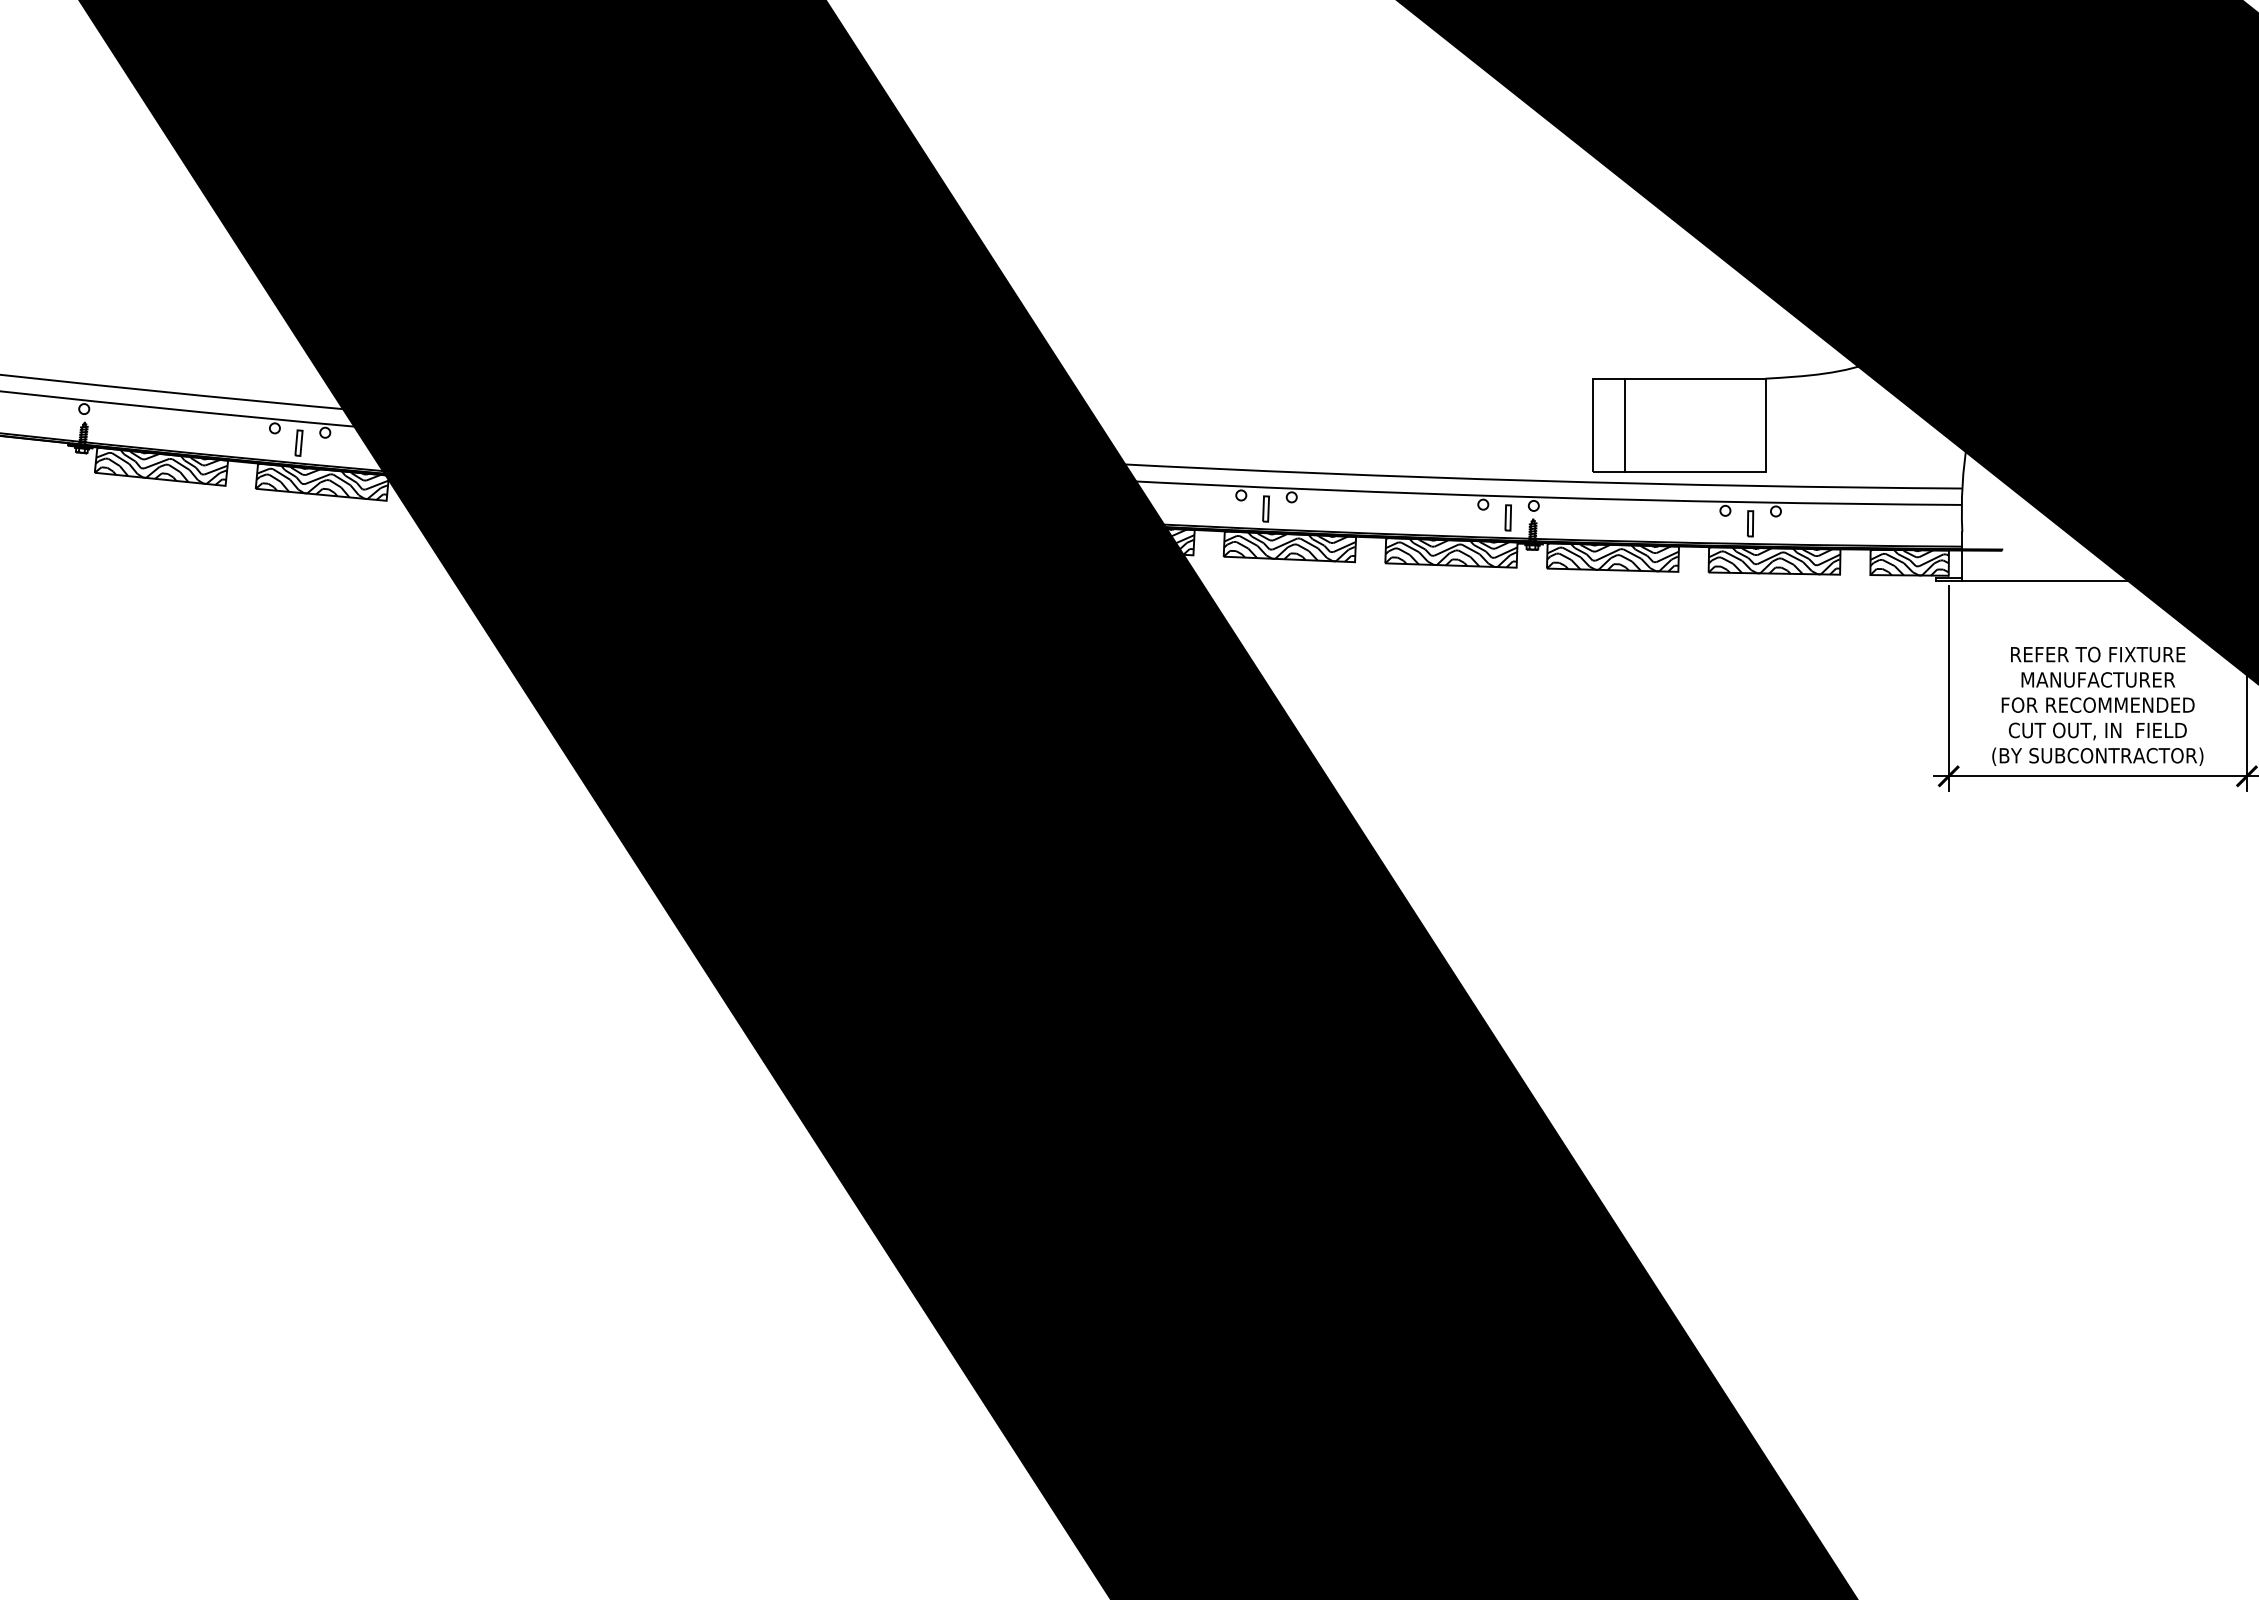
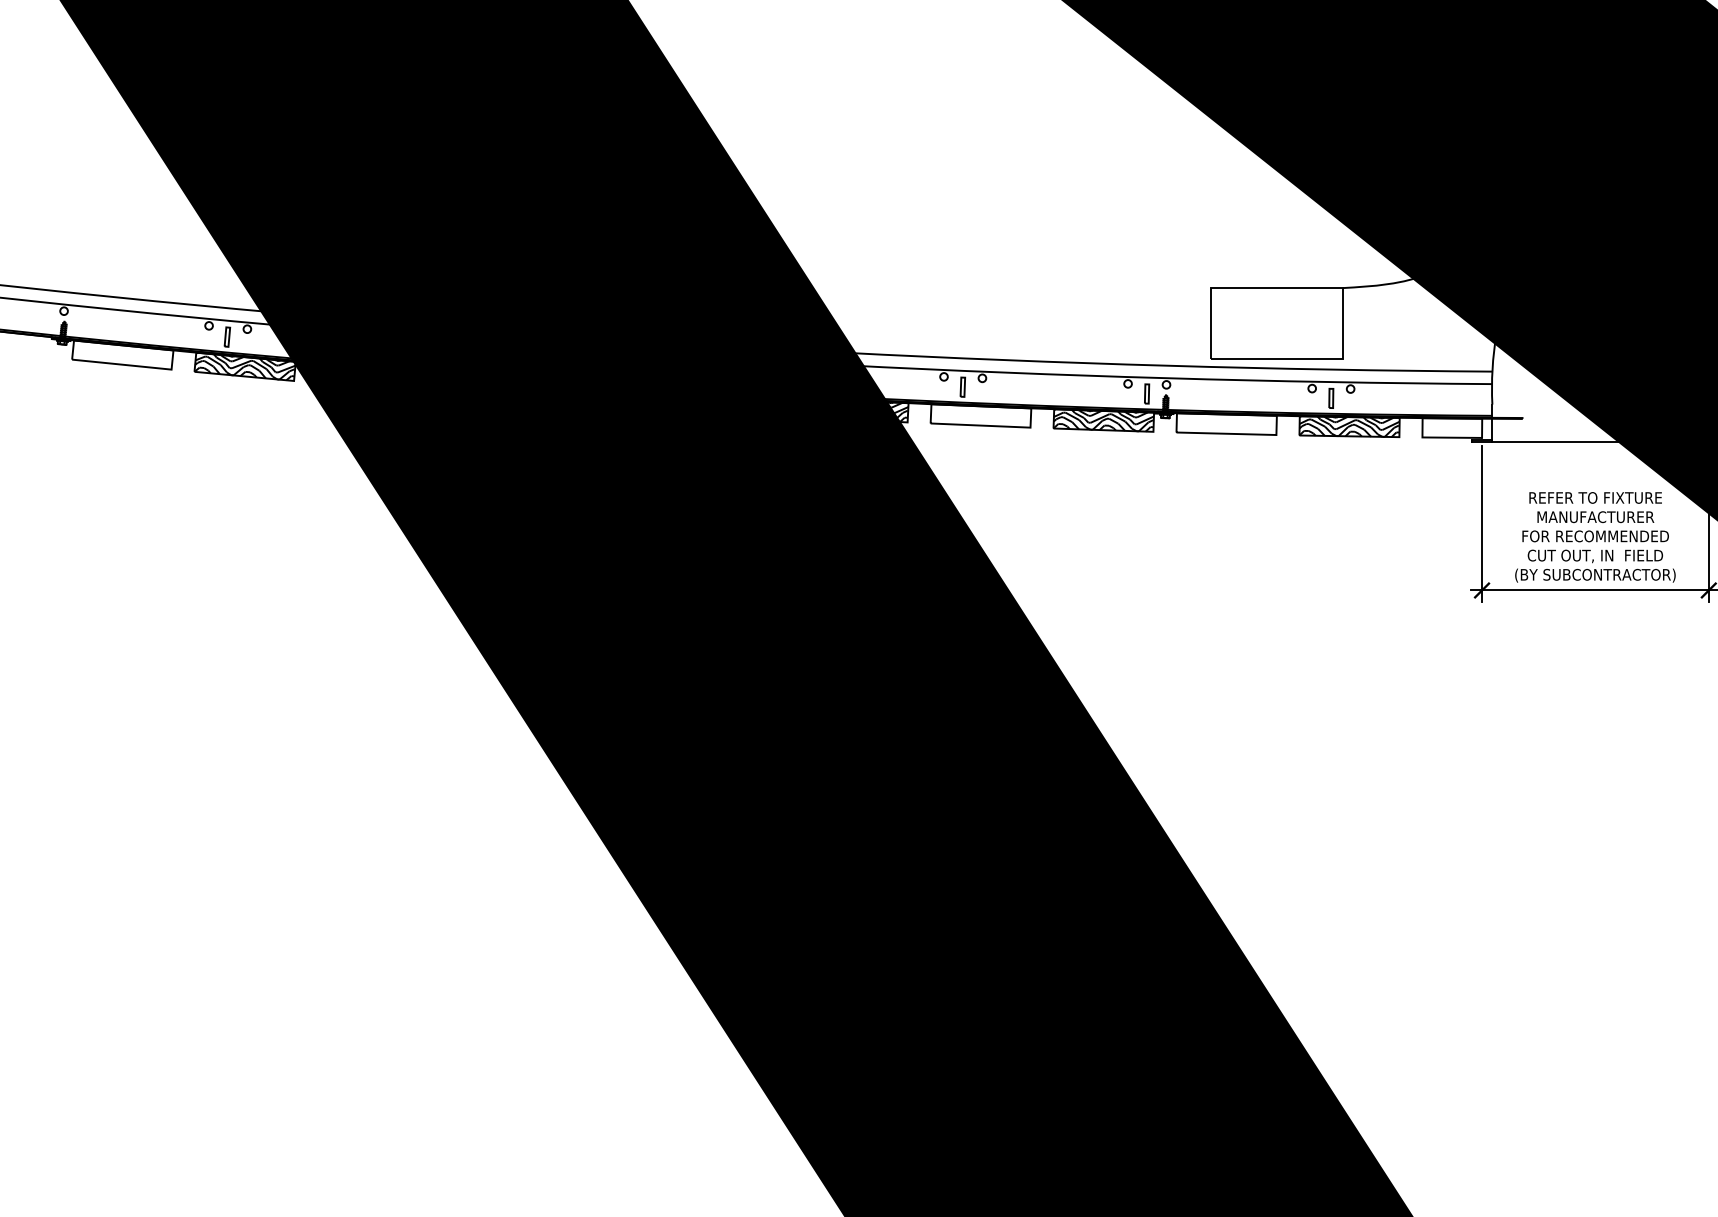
line: (1625, 425) -> (1236, 323), removed
hatch: (160, 465) -> (122, 354), removed
hatch: (1289, 546) -> (980, 415), removed
hatch: (1612, 557) -> (1226, 424), removed
hatch: (1909, 562) -> (1452, 427), removed

